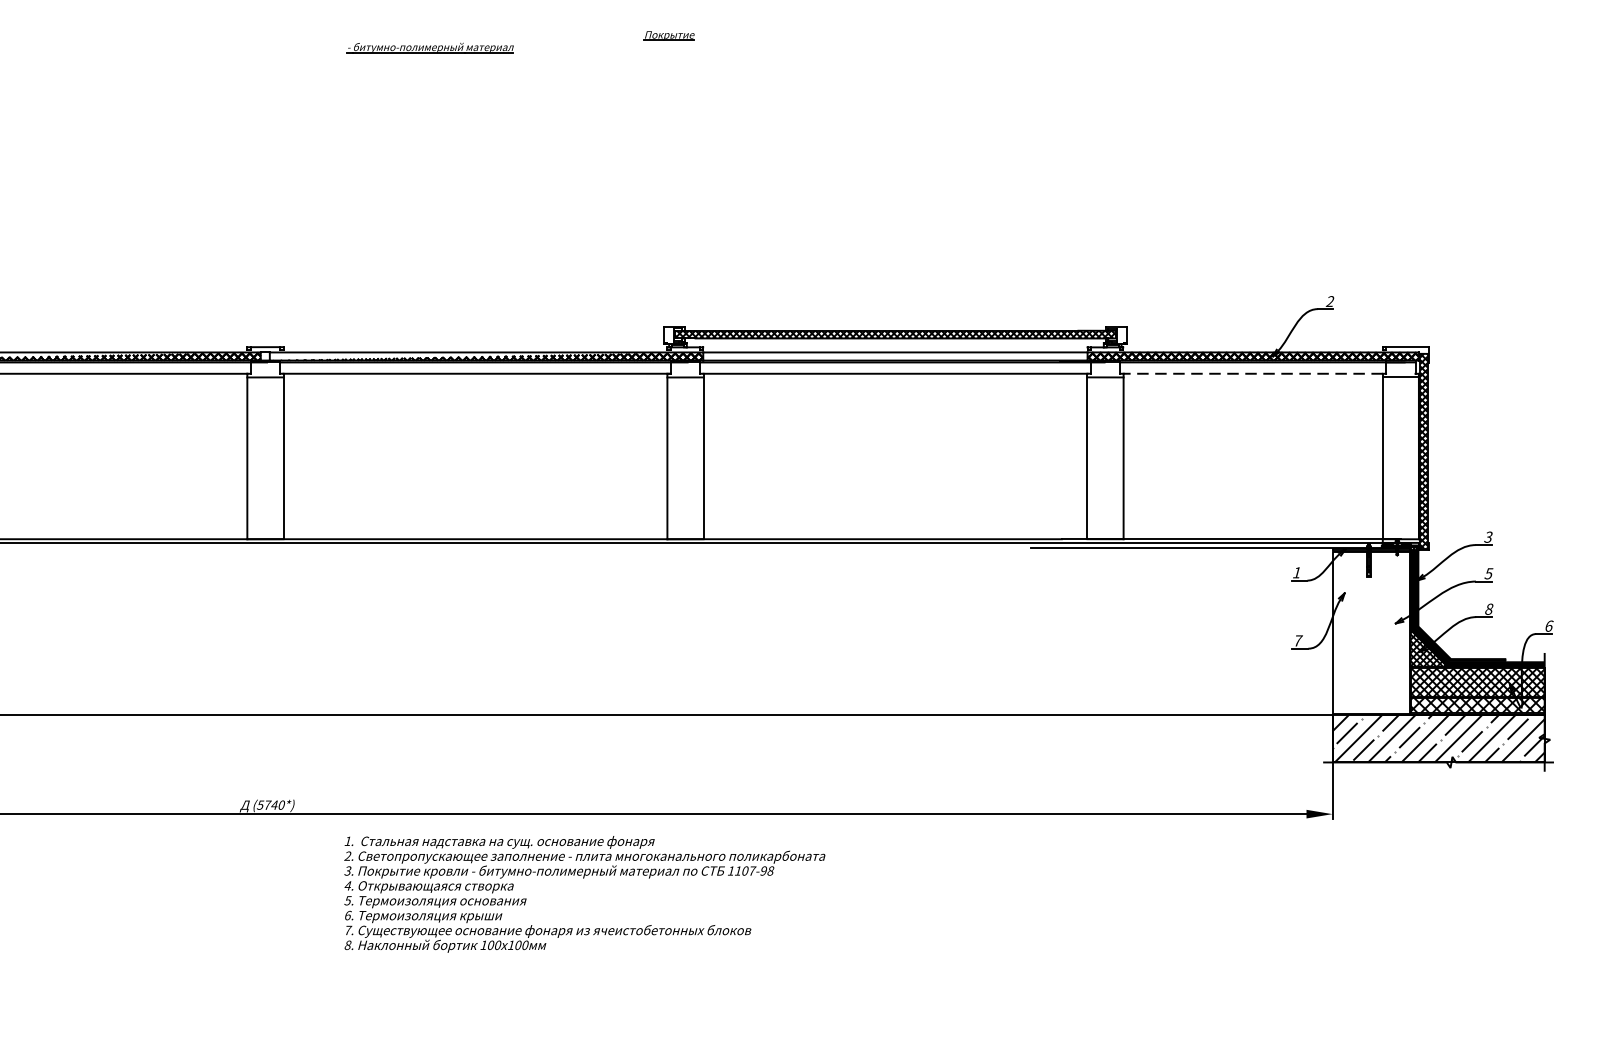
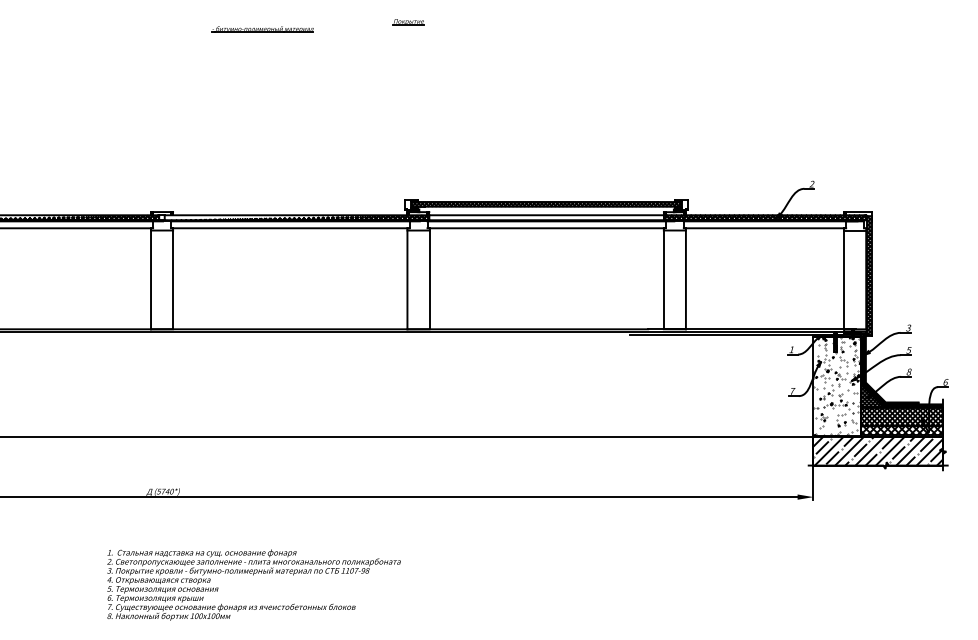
line: (1252, 374) -> (764, 228), dashed -> solid
hatch: (1370, 632) -> (836, 386), added
text: (583, 893) -> (253, 584), moved

